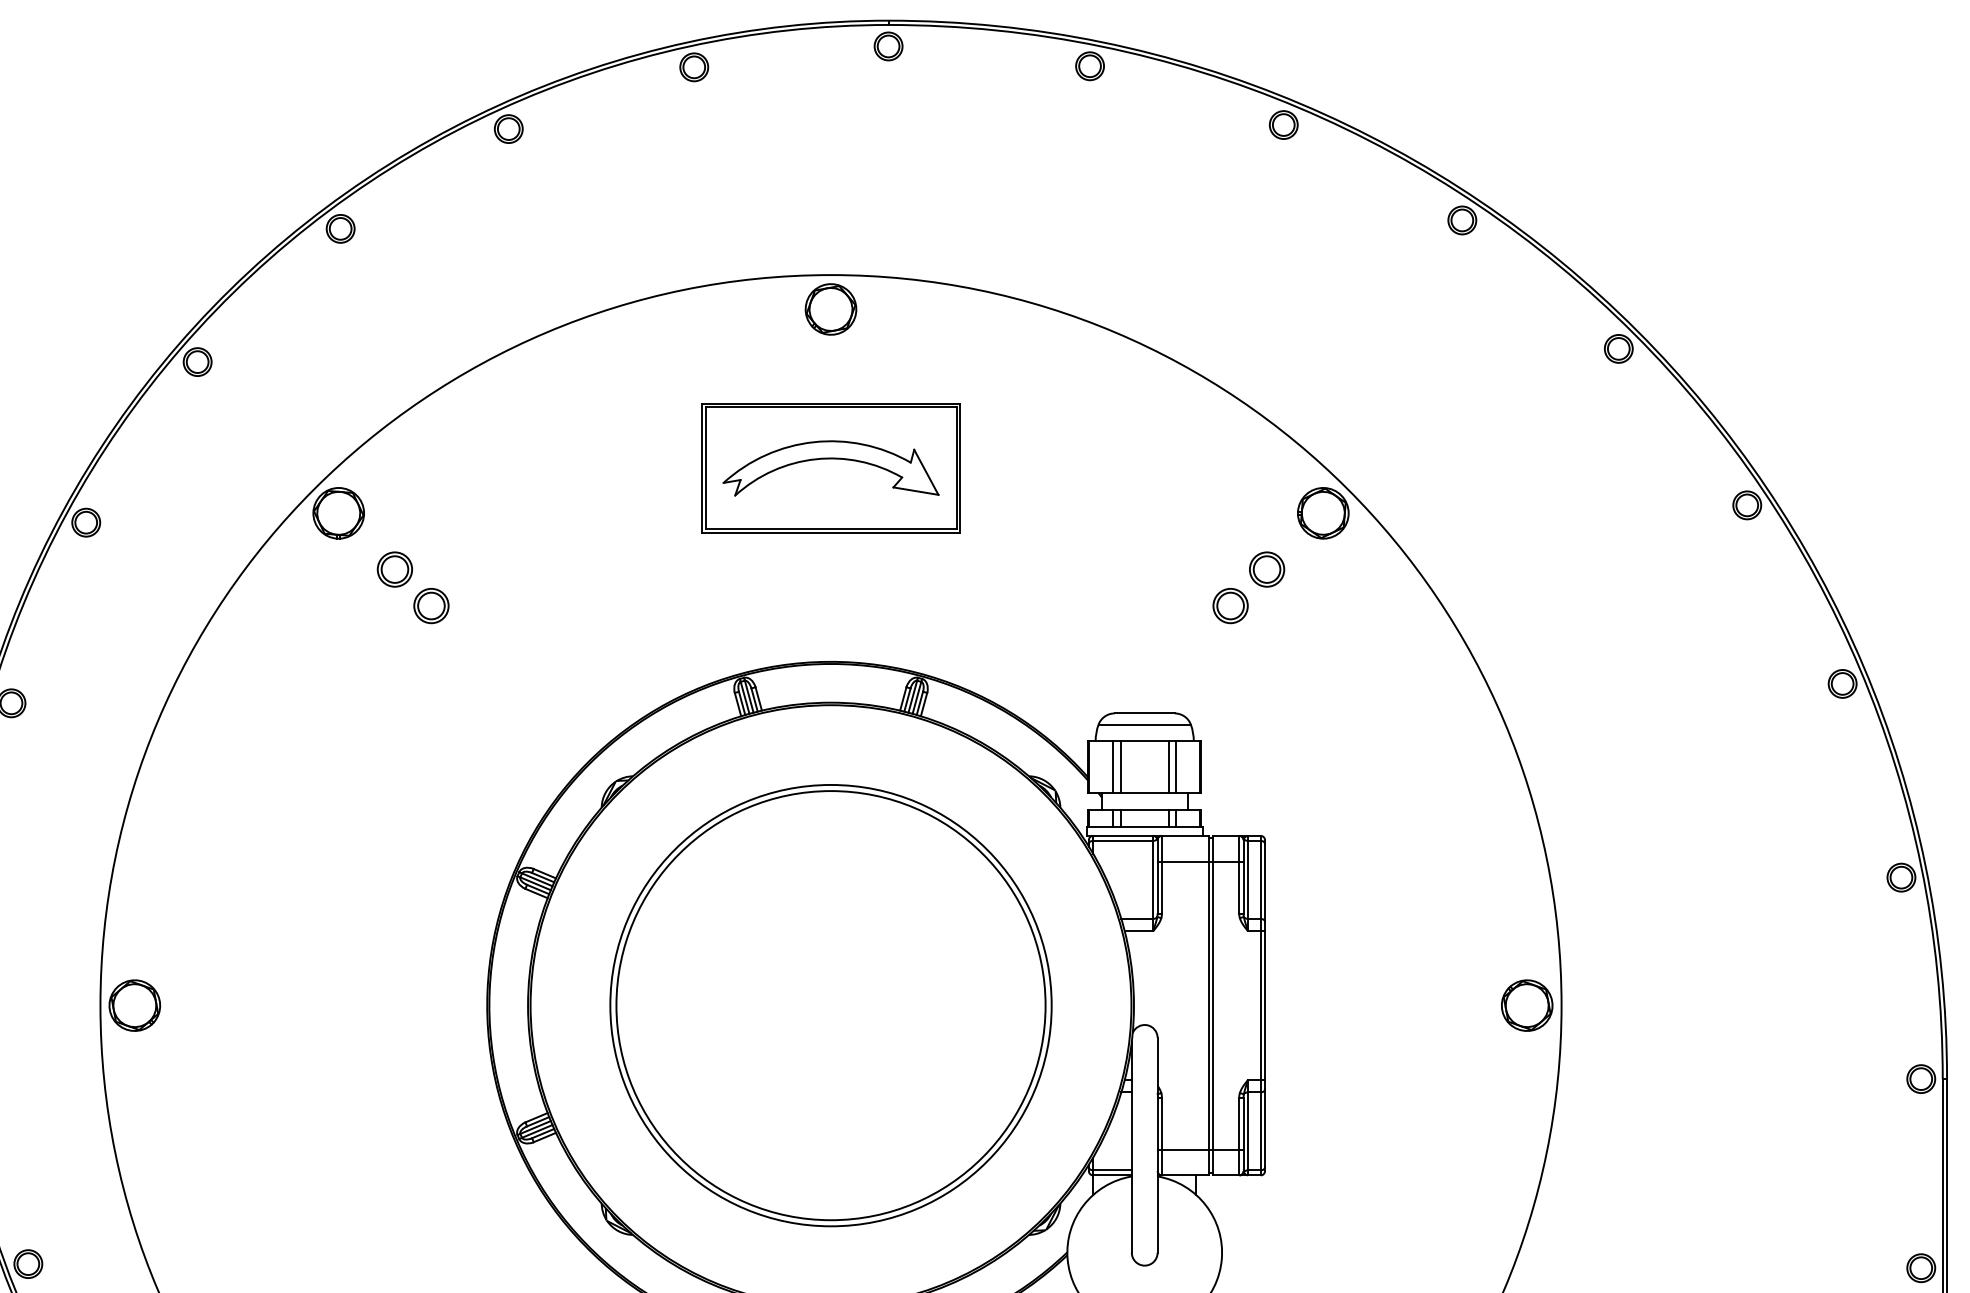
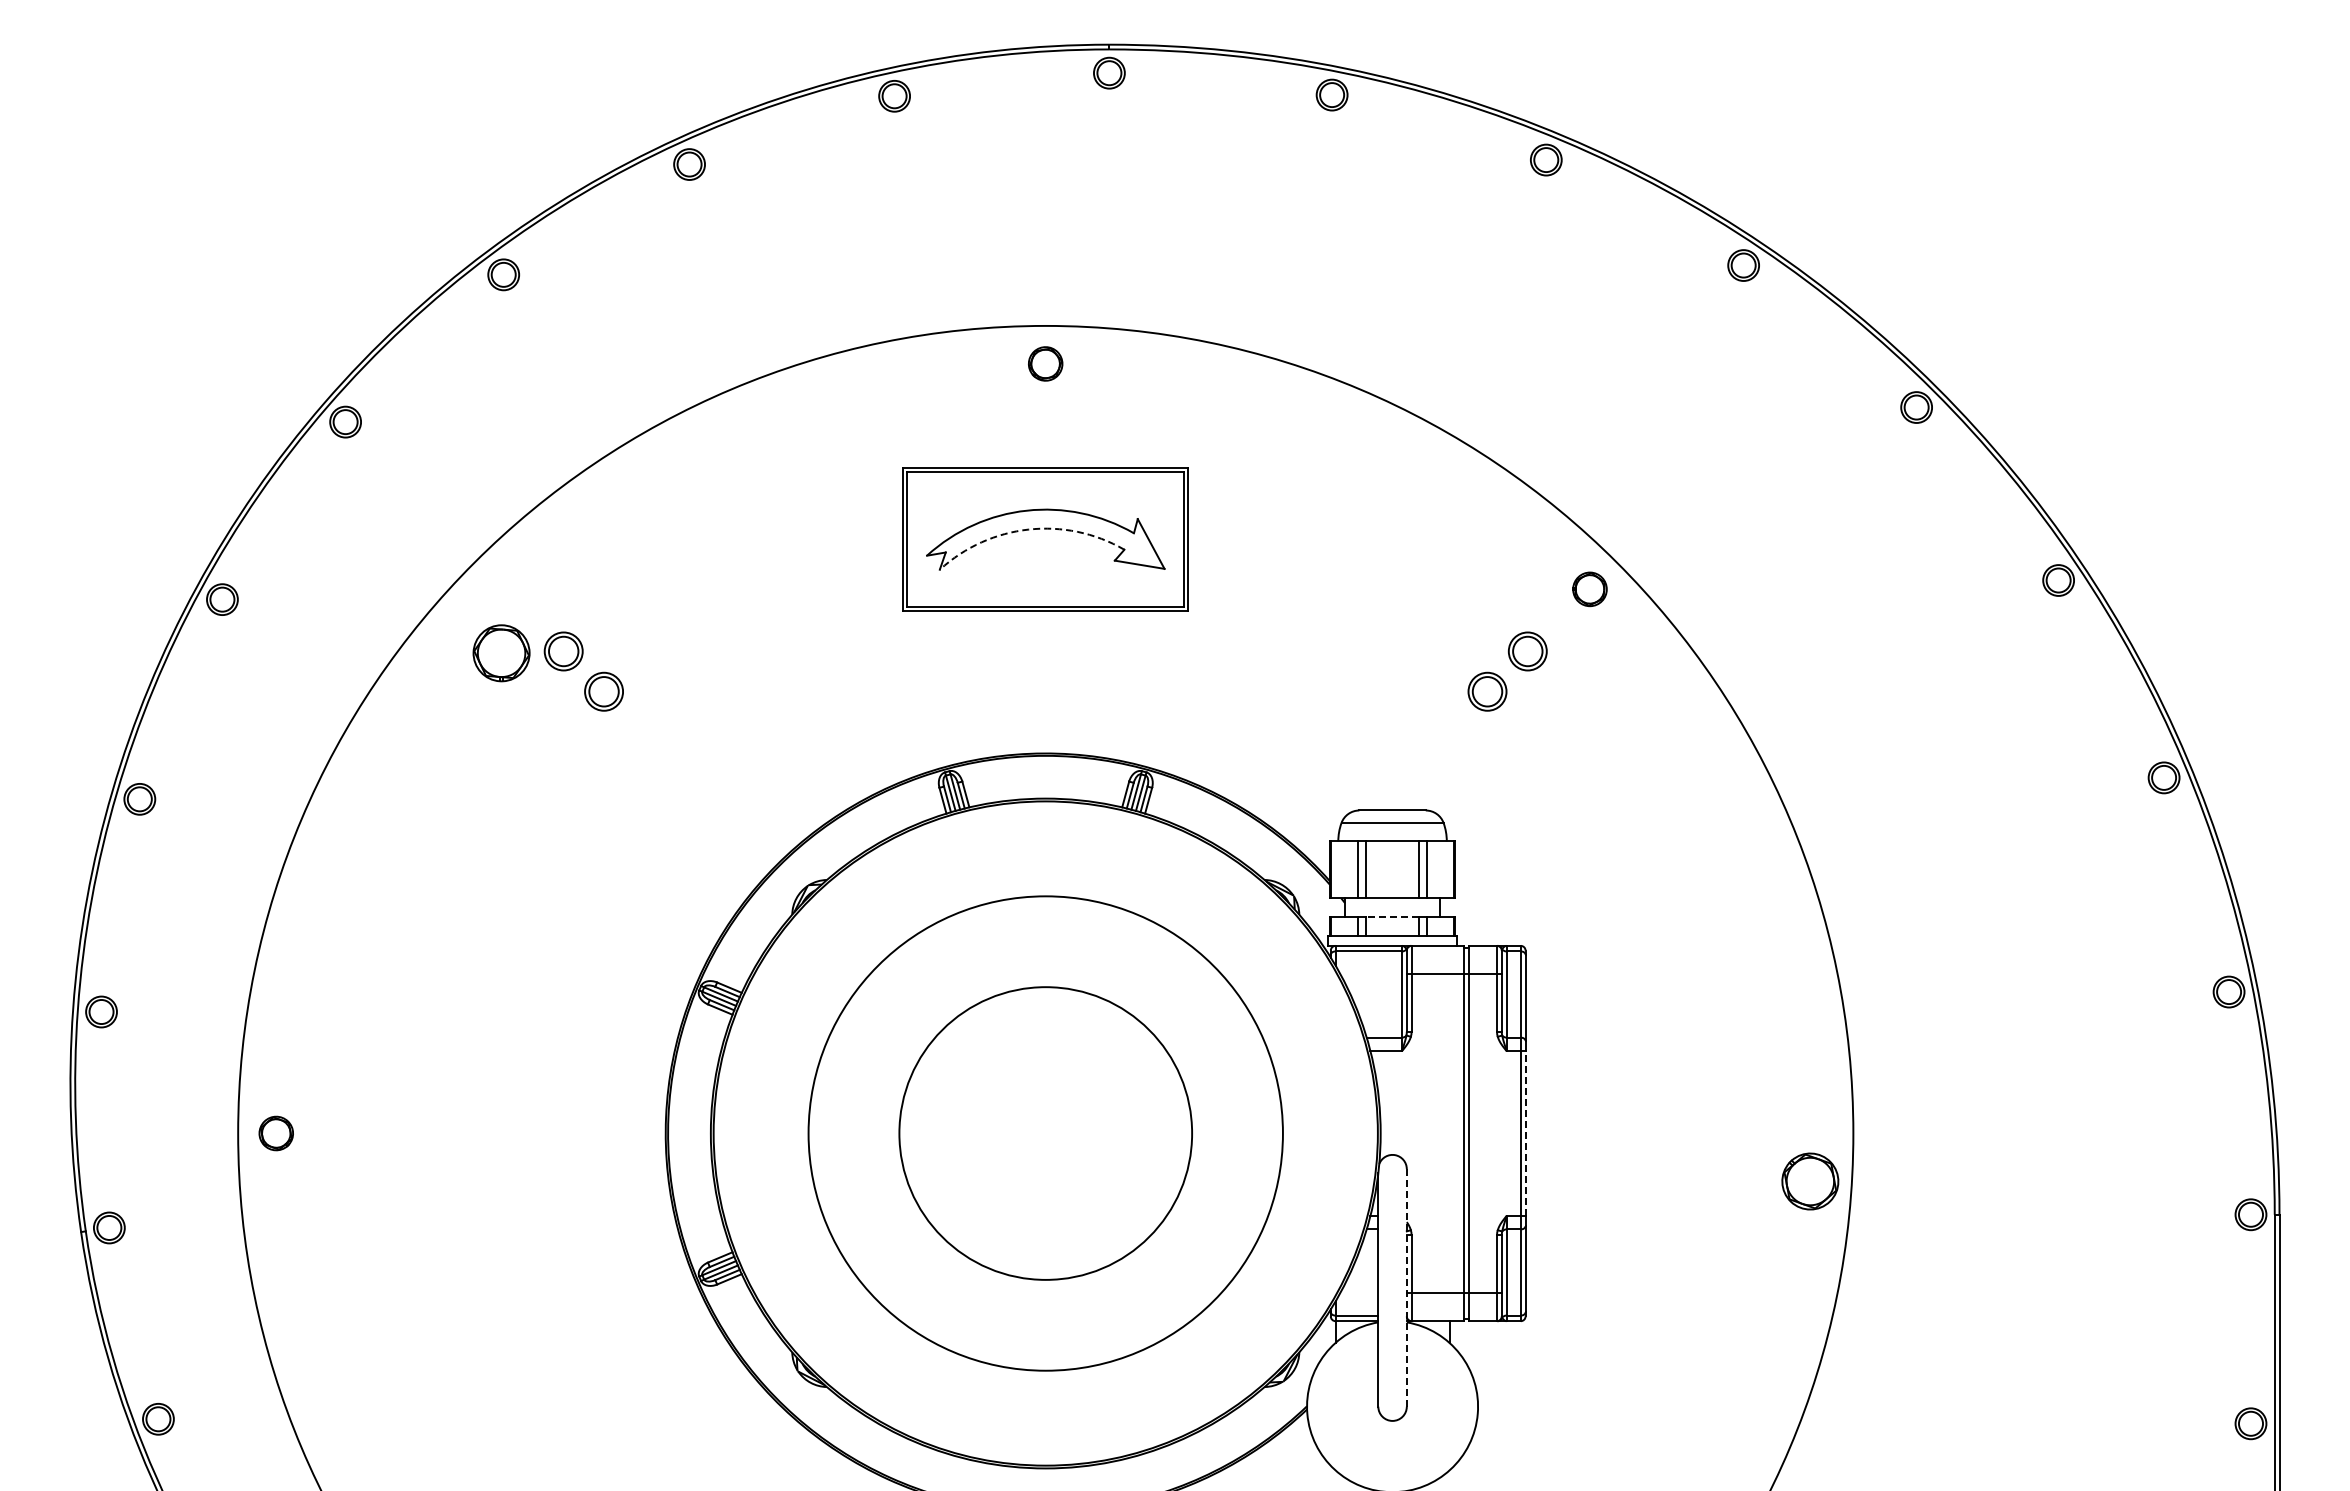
part: (830, 309) -> (1045, 363), size x0.6
arc: (815, 459) -> (1028, 529), solid -> dashed
part: (338, 513) -> (501, 653), moved
part: (1322, 513) -> (1589, 589), size x0.6
line: (1144, 810) -> (1392, 917), solid -> dashed
part: (135, 1005) -> (276, 1133), size x0.6
circle: (830, 1005) -> (1045, 1133), size x0.6
line: (1264, 1005) -> (1525, 1133), solid -> dashed
part: (1527, 1005) -> (1810, 1181), moved
line: (1157, 1144) -> (1406, 1287), solid -> dashed

